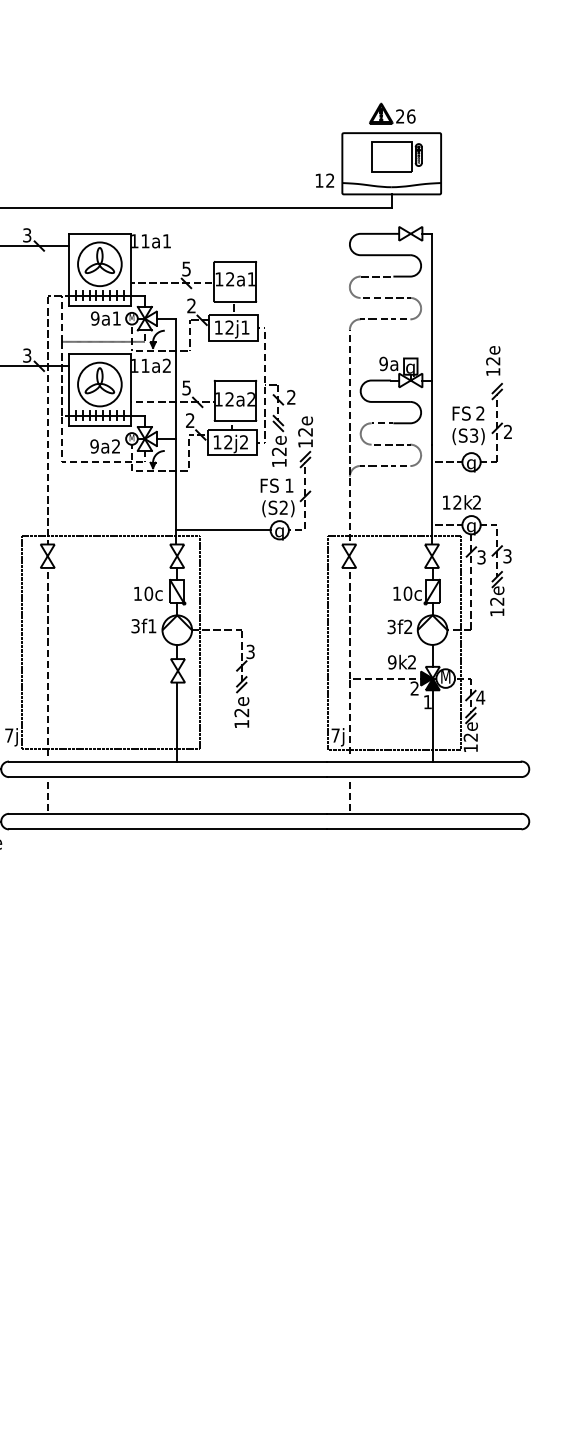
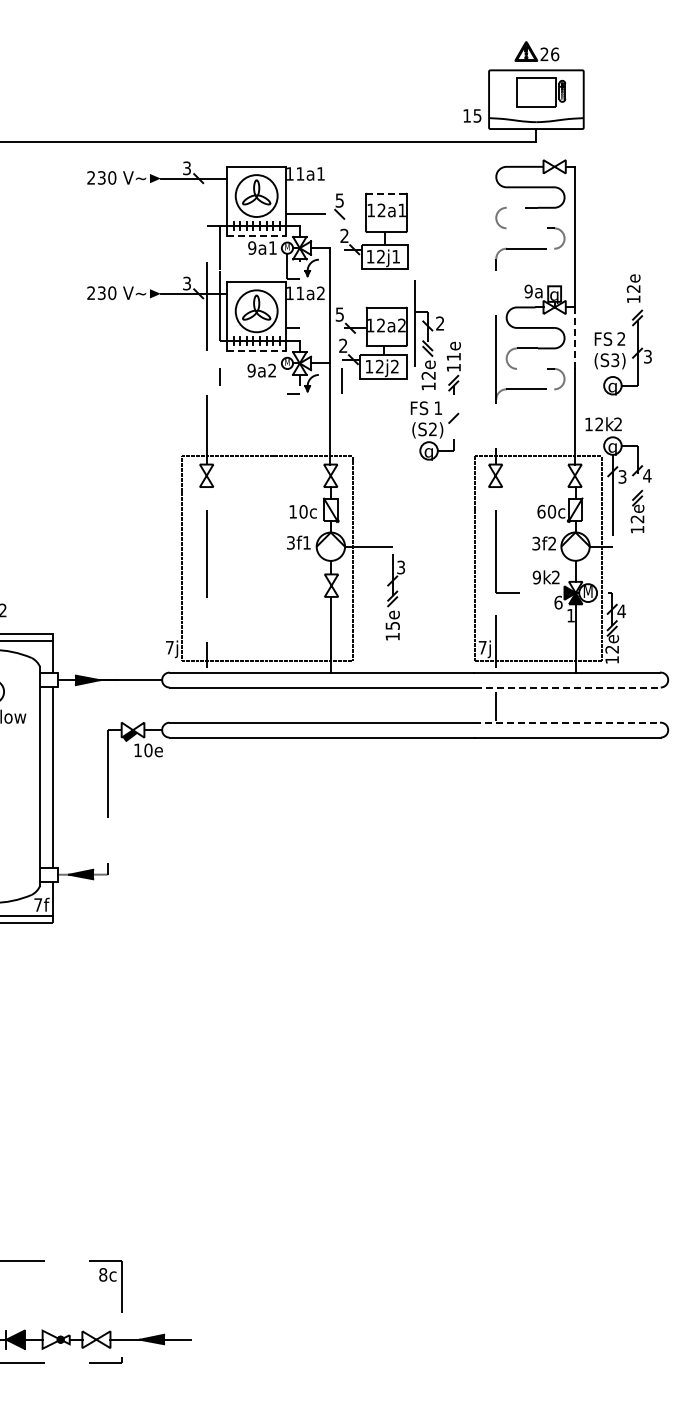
text: (330, 180) -> (477, 115), 12 -> 15
line: (235, 261) -> (386, 193), solid -> dashed
line: (100, 305) -> (257, 235), solid -> dashed
line: (190, 334) -> (343, 263), removed
line: (102, 341) -> (259, 270), removed
line: (431, 412) -> (574, 338), solid -> dashed
line: (100, 426) -> (257, 351), solid -> dashed
text: (507, 431) -> (647, 356), 2 -> 3
text: (305, 432) -> (453, 357), 12e -> 11e
line: (102, 461) -> (259, 385), removed
line: (223, 529) -> (375, 450), removed
text: (507, 555) -> (647, 475), 3 -> 4
text: (397, 593) -> (541, 511), 10c -> 60c
text: (414, 688) -> (558, 602), 2 -> 6
text: (241, 712) -> (392, 625), 12e -> 15e
line: (425, 777) -> (568, 687), solid -> dashed
line: (47, 796) -> (206, 706), removed
line: (424, 813) -> (567, 722), solid -> dashed

